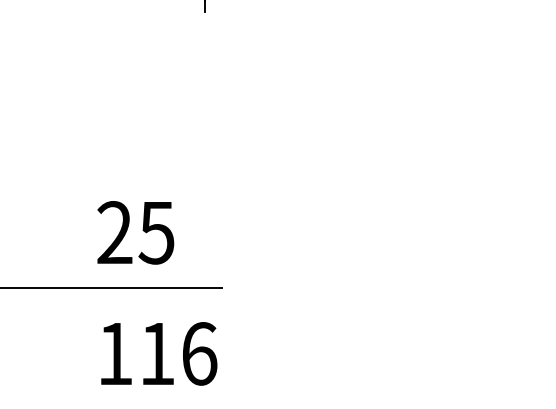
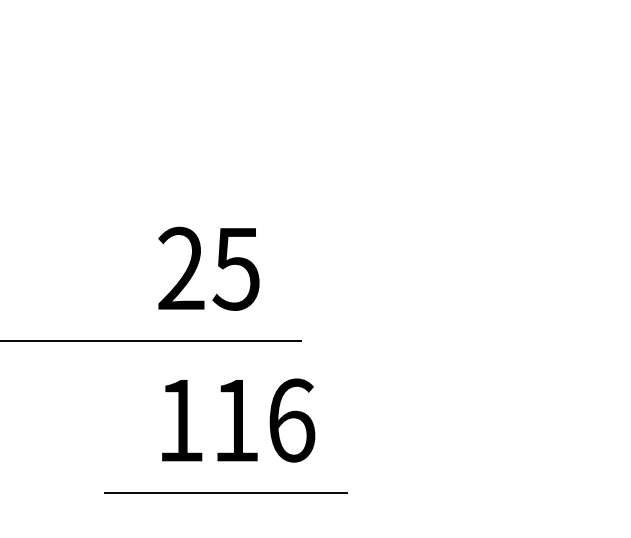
text: (135, 232) -> (208, 268), moved
text: (159, 353) -> (238, 420), moved
line: (165, 402) -> (225, 492), added

